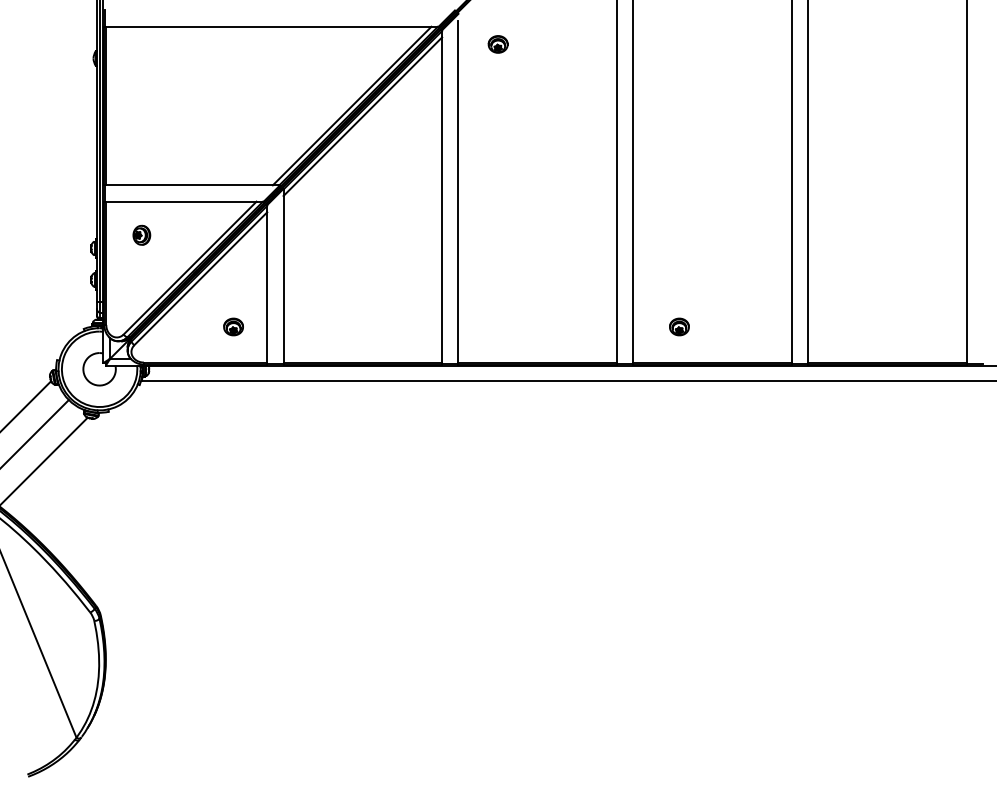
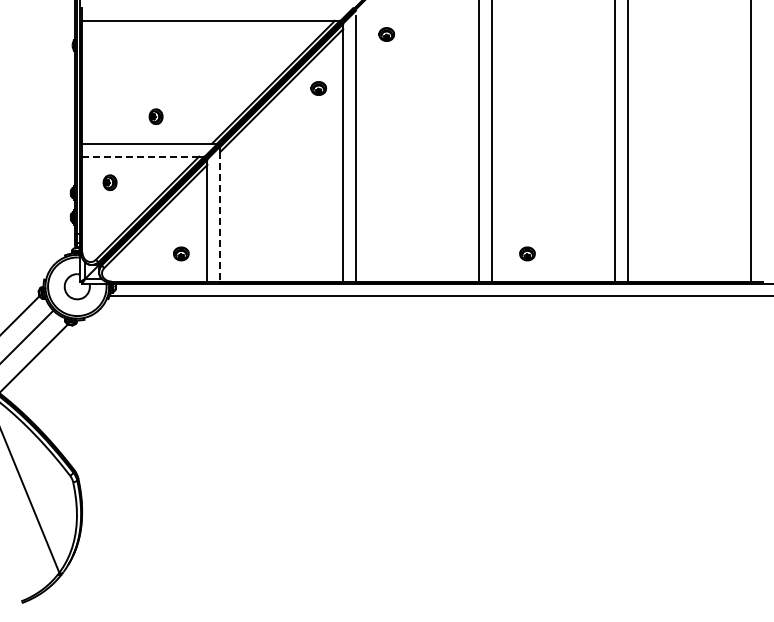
part: (410, 113) -> (318, 88), added
part: (200, 149) -> (155, 116), added
line: (182, 201) -> (141, 156), solid -> dashed
line: (284, 278) -> (220, 216), solid -> dashed

